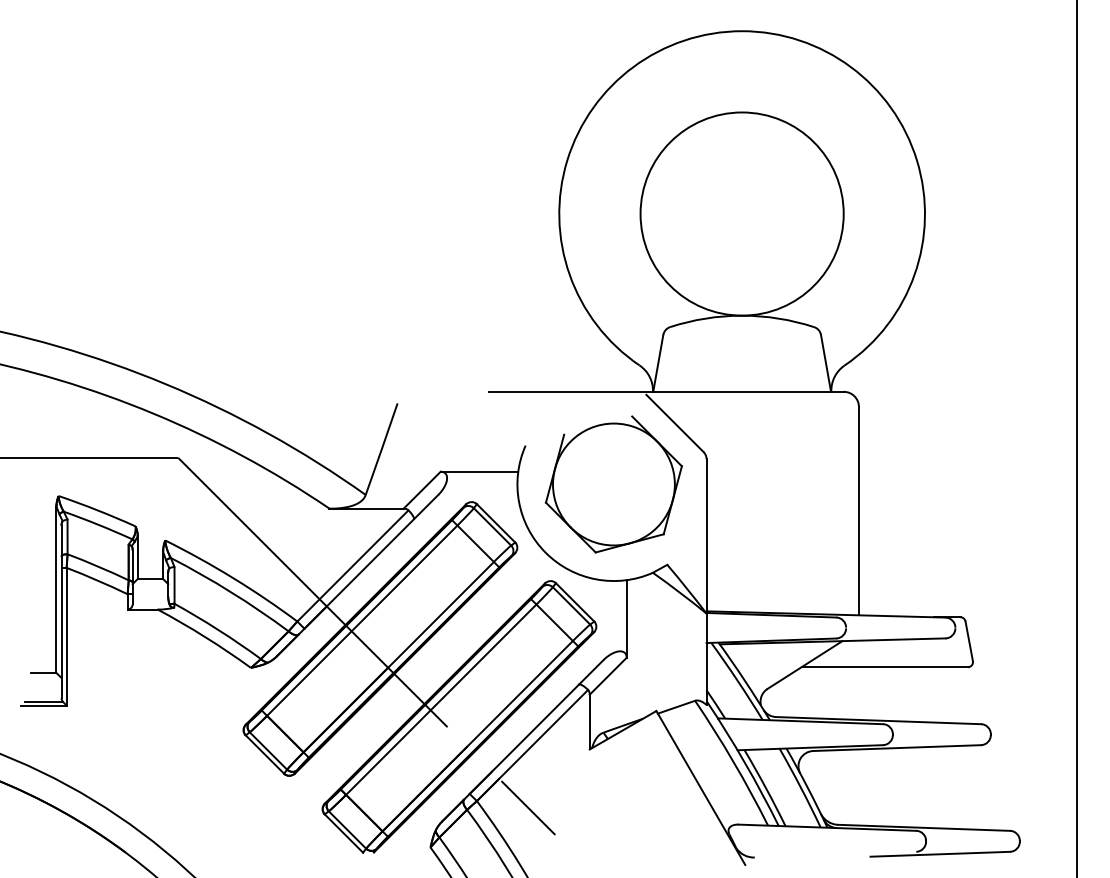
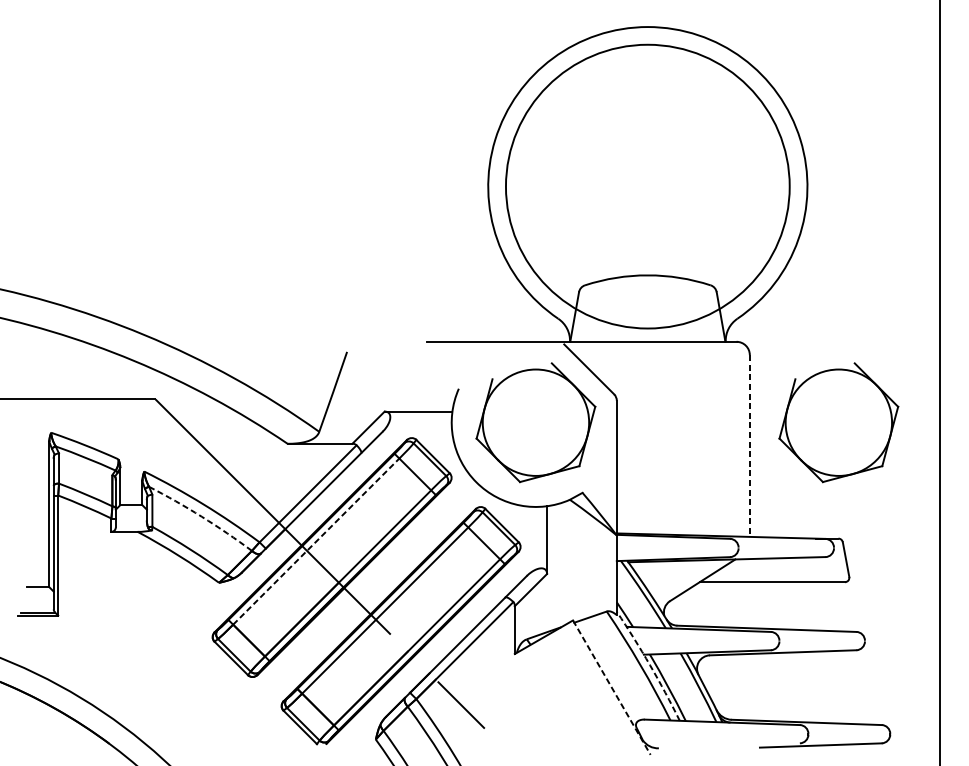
circle: (741, 213) -> (647, 186), size x1.6
part: (960, 484) -> (838, 422), added
line: (858, 511) -> (749, 446), solid -> dashed
arc: (231, 592) -> (202, 516), solid -> dashed
line: (362, 620) -> (316, 541), solid -> dashed
arc: (744, 762) -> (649, 665), solid -> dashed
line: (700, 788) -> (611, 688), solid -> dashed

